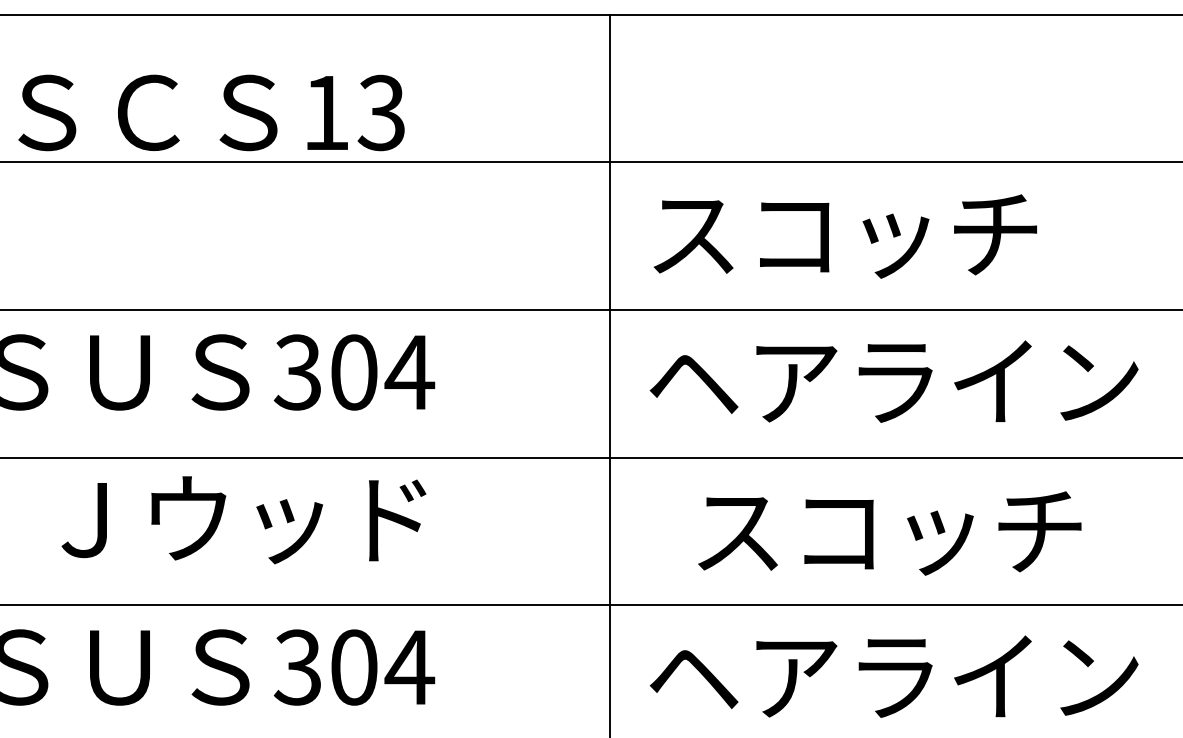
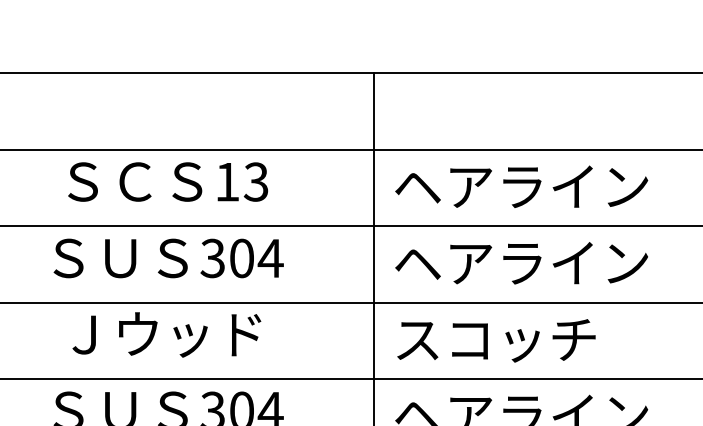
text: (212, 111) -> (168, 181), moved
text: (893, 235) -> (521, 187), スコッチ -> ヘアライン
text: (243, 519) -> (166, 334), moved
text: (890, 532) -> (496, 340), moved

